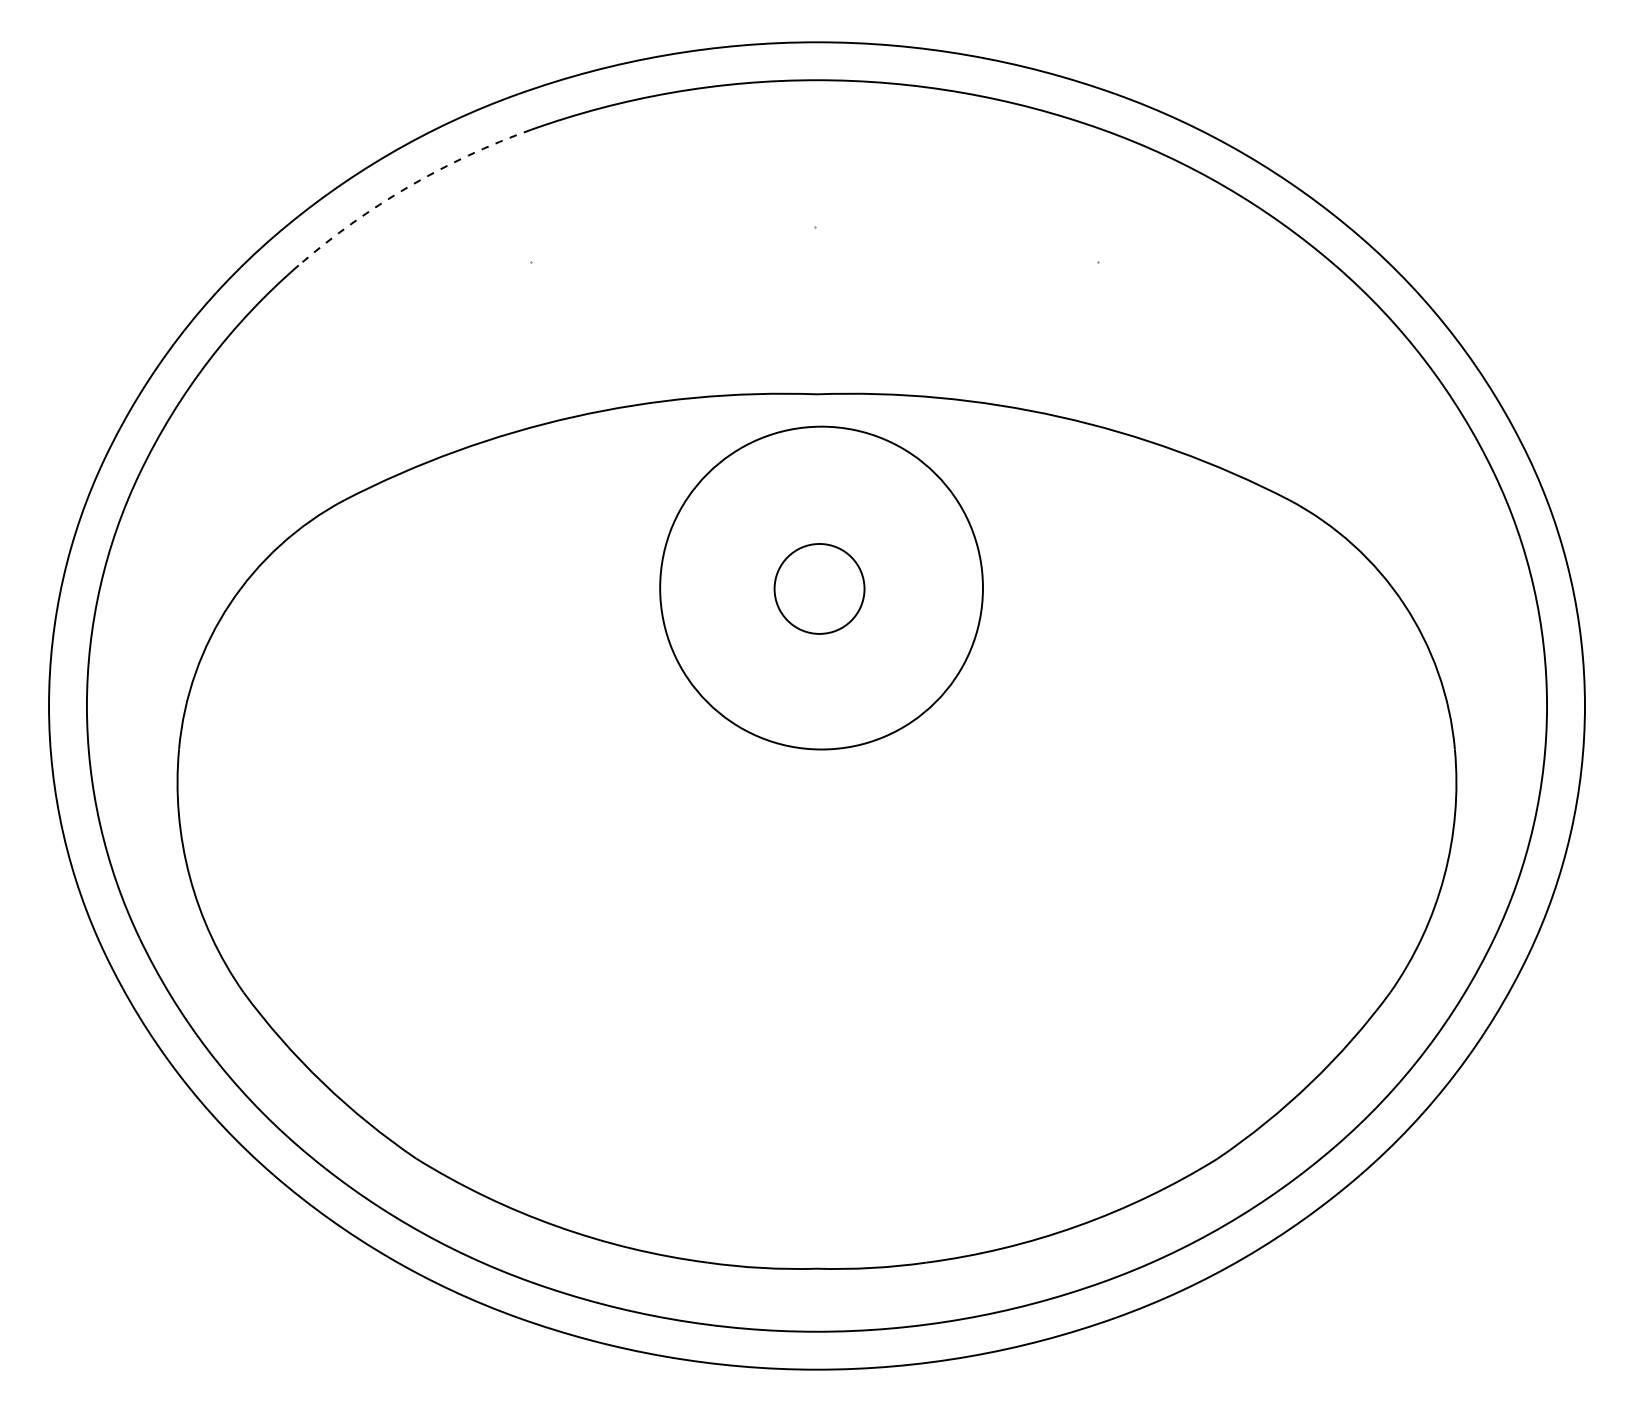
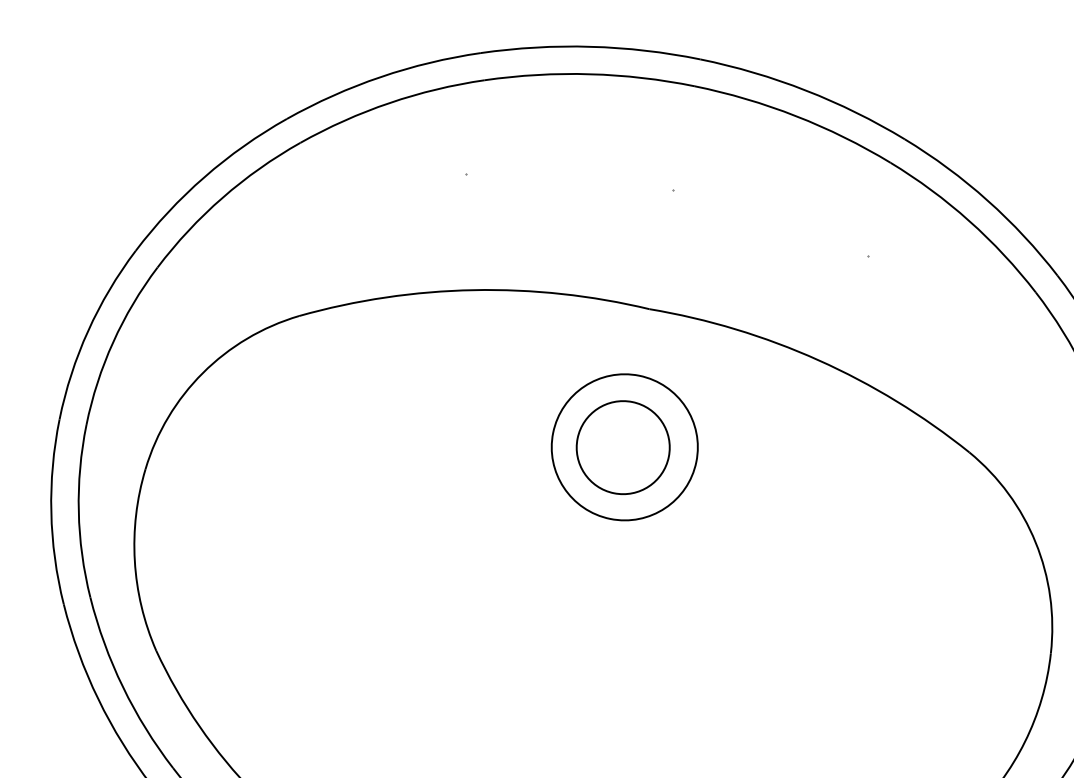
arc: (408, 186) -> (389, 102), dashed -> solid
circle: (821, 587) -> (624, 446), size x0.62
circle: (819, 588) -> (623, 447), size x1.43

